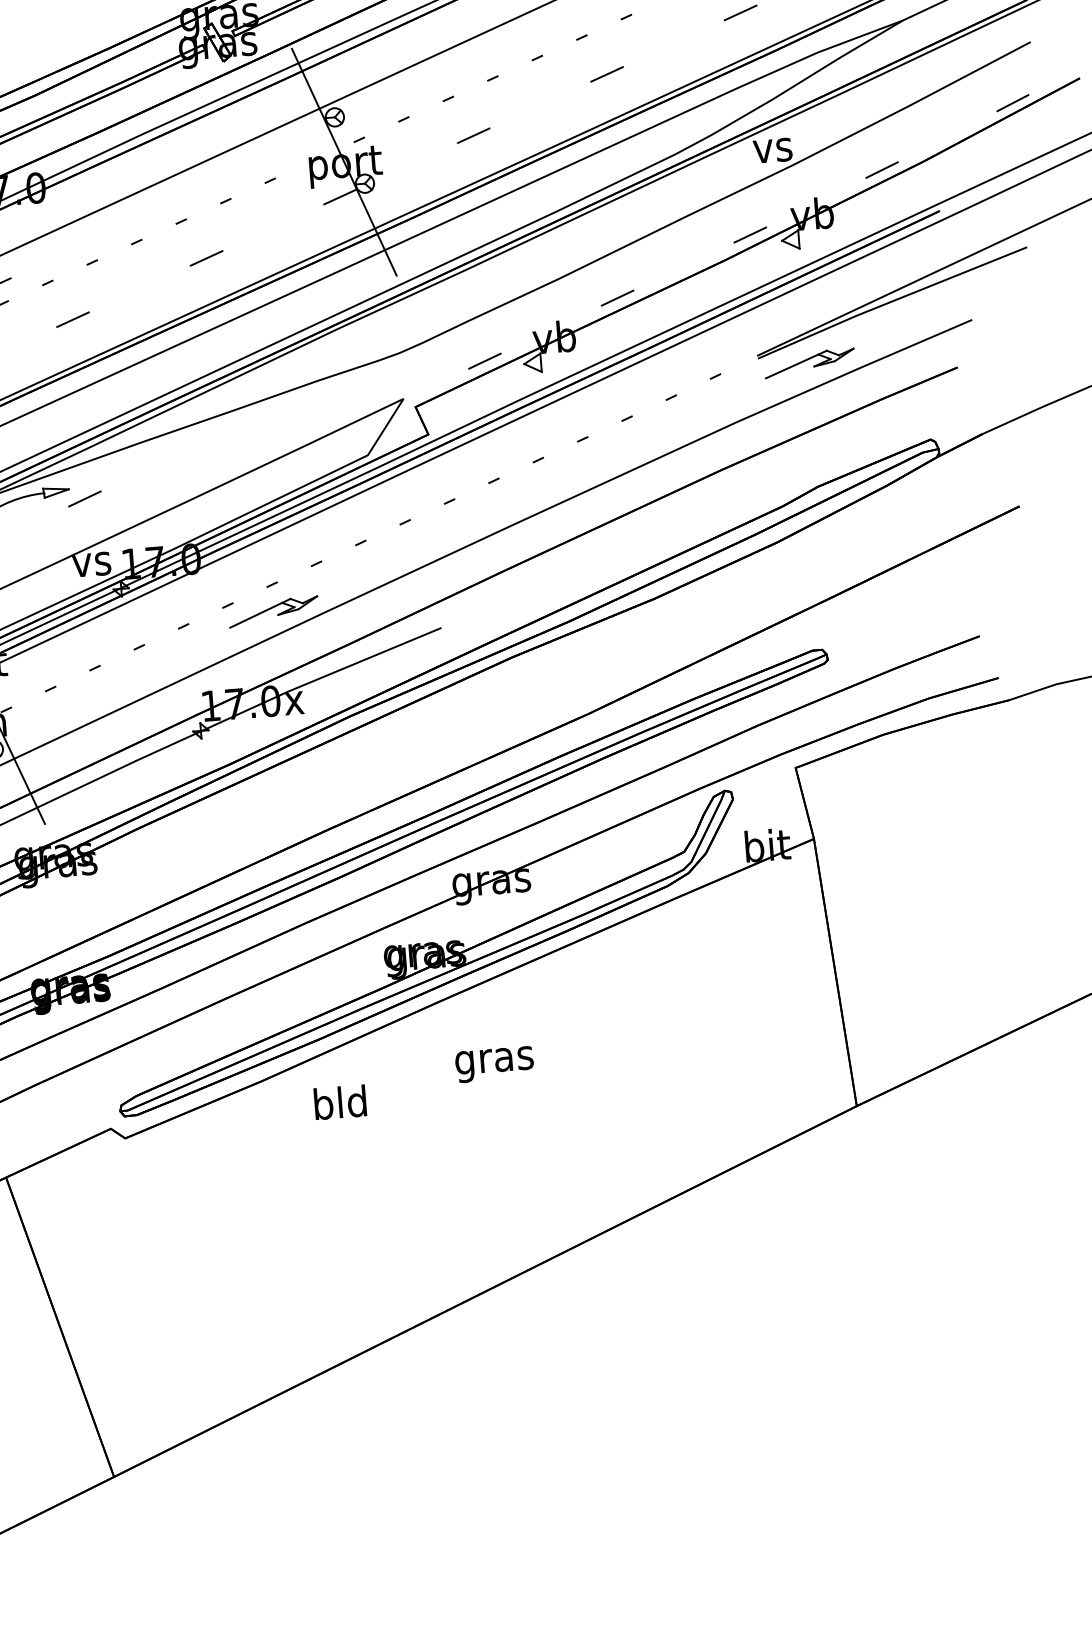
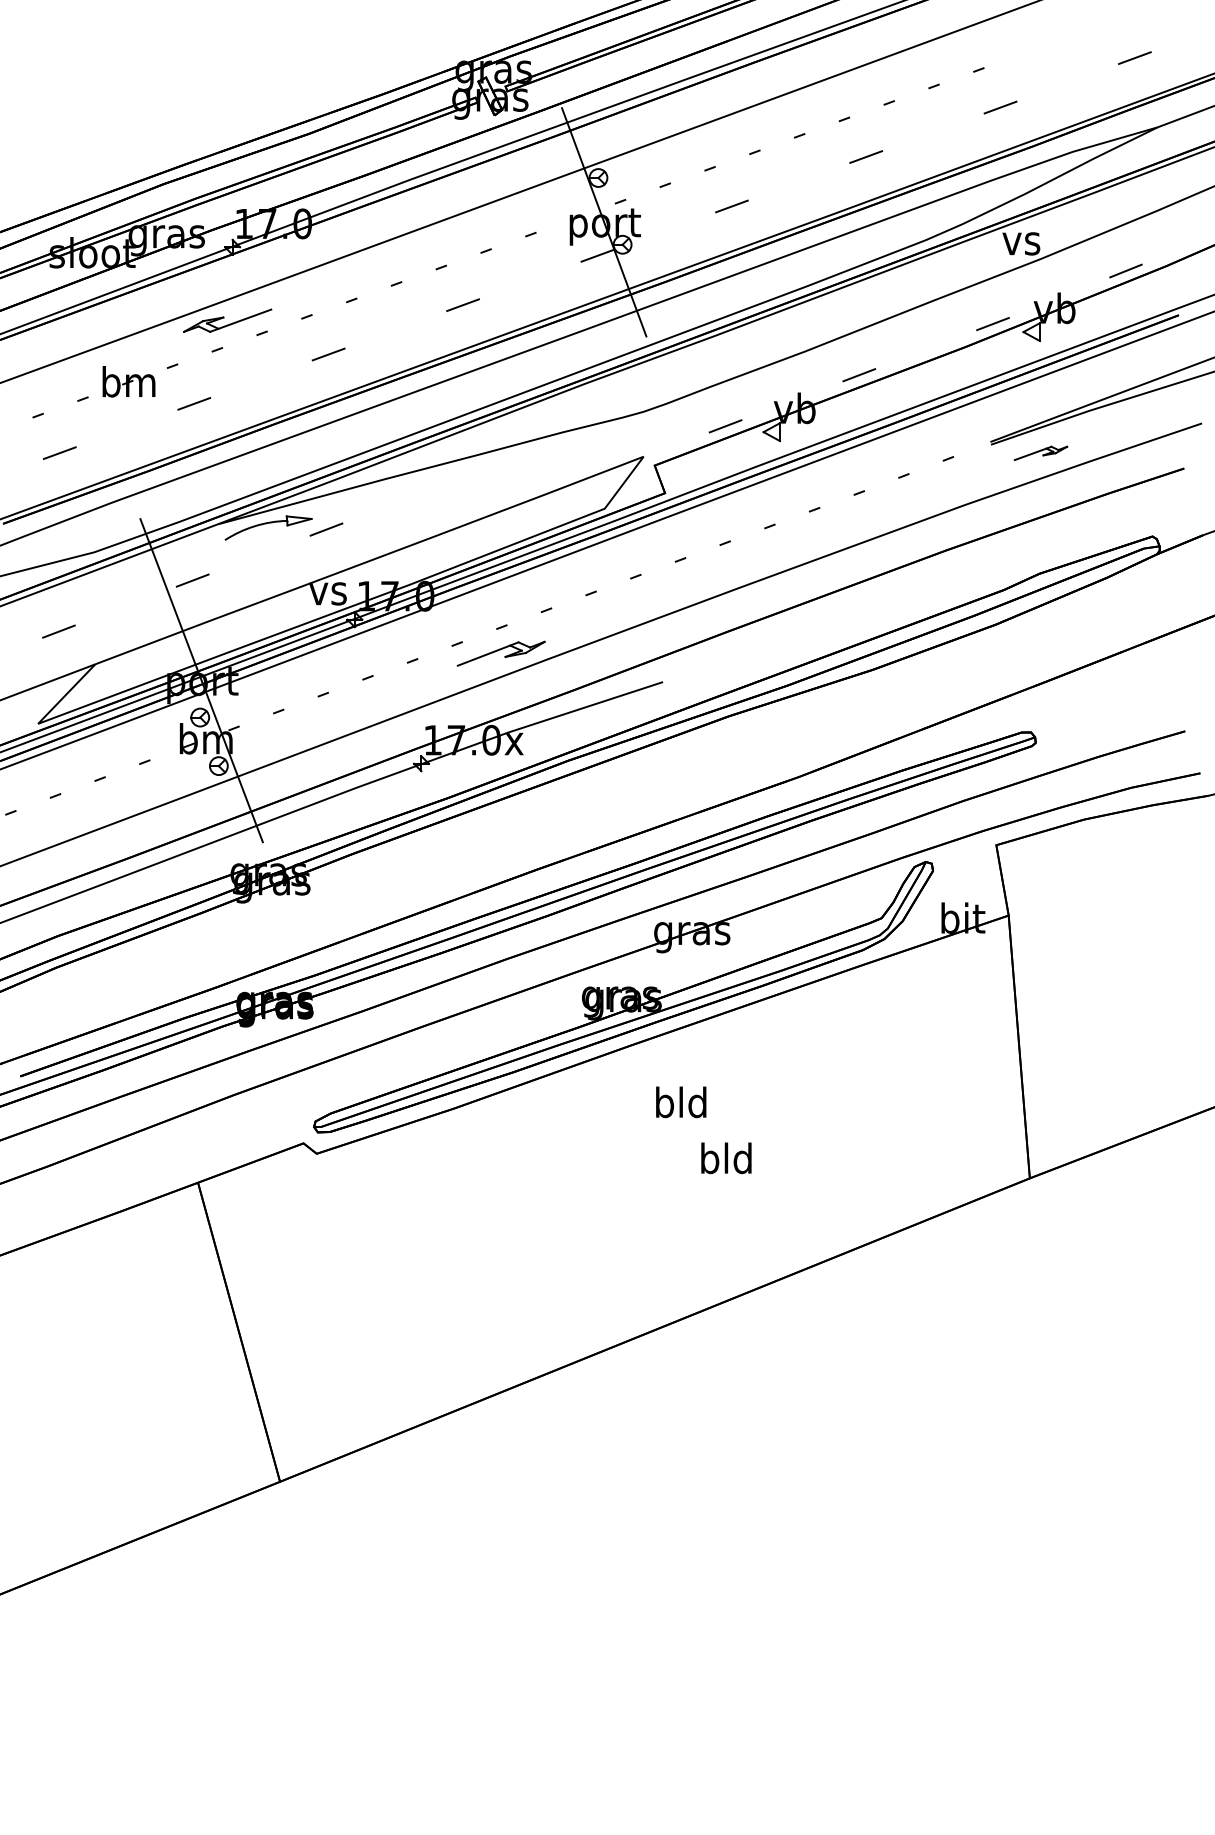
part: (809, 363) -> (1040, 453), size x0.6
text: (494, 1060) -> (681, 1106), gras -> bld
text: (340, 1102) -> (726, 1158), moved

